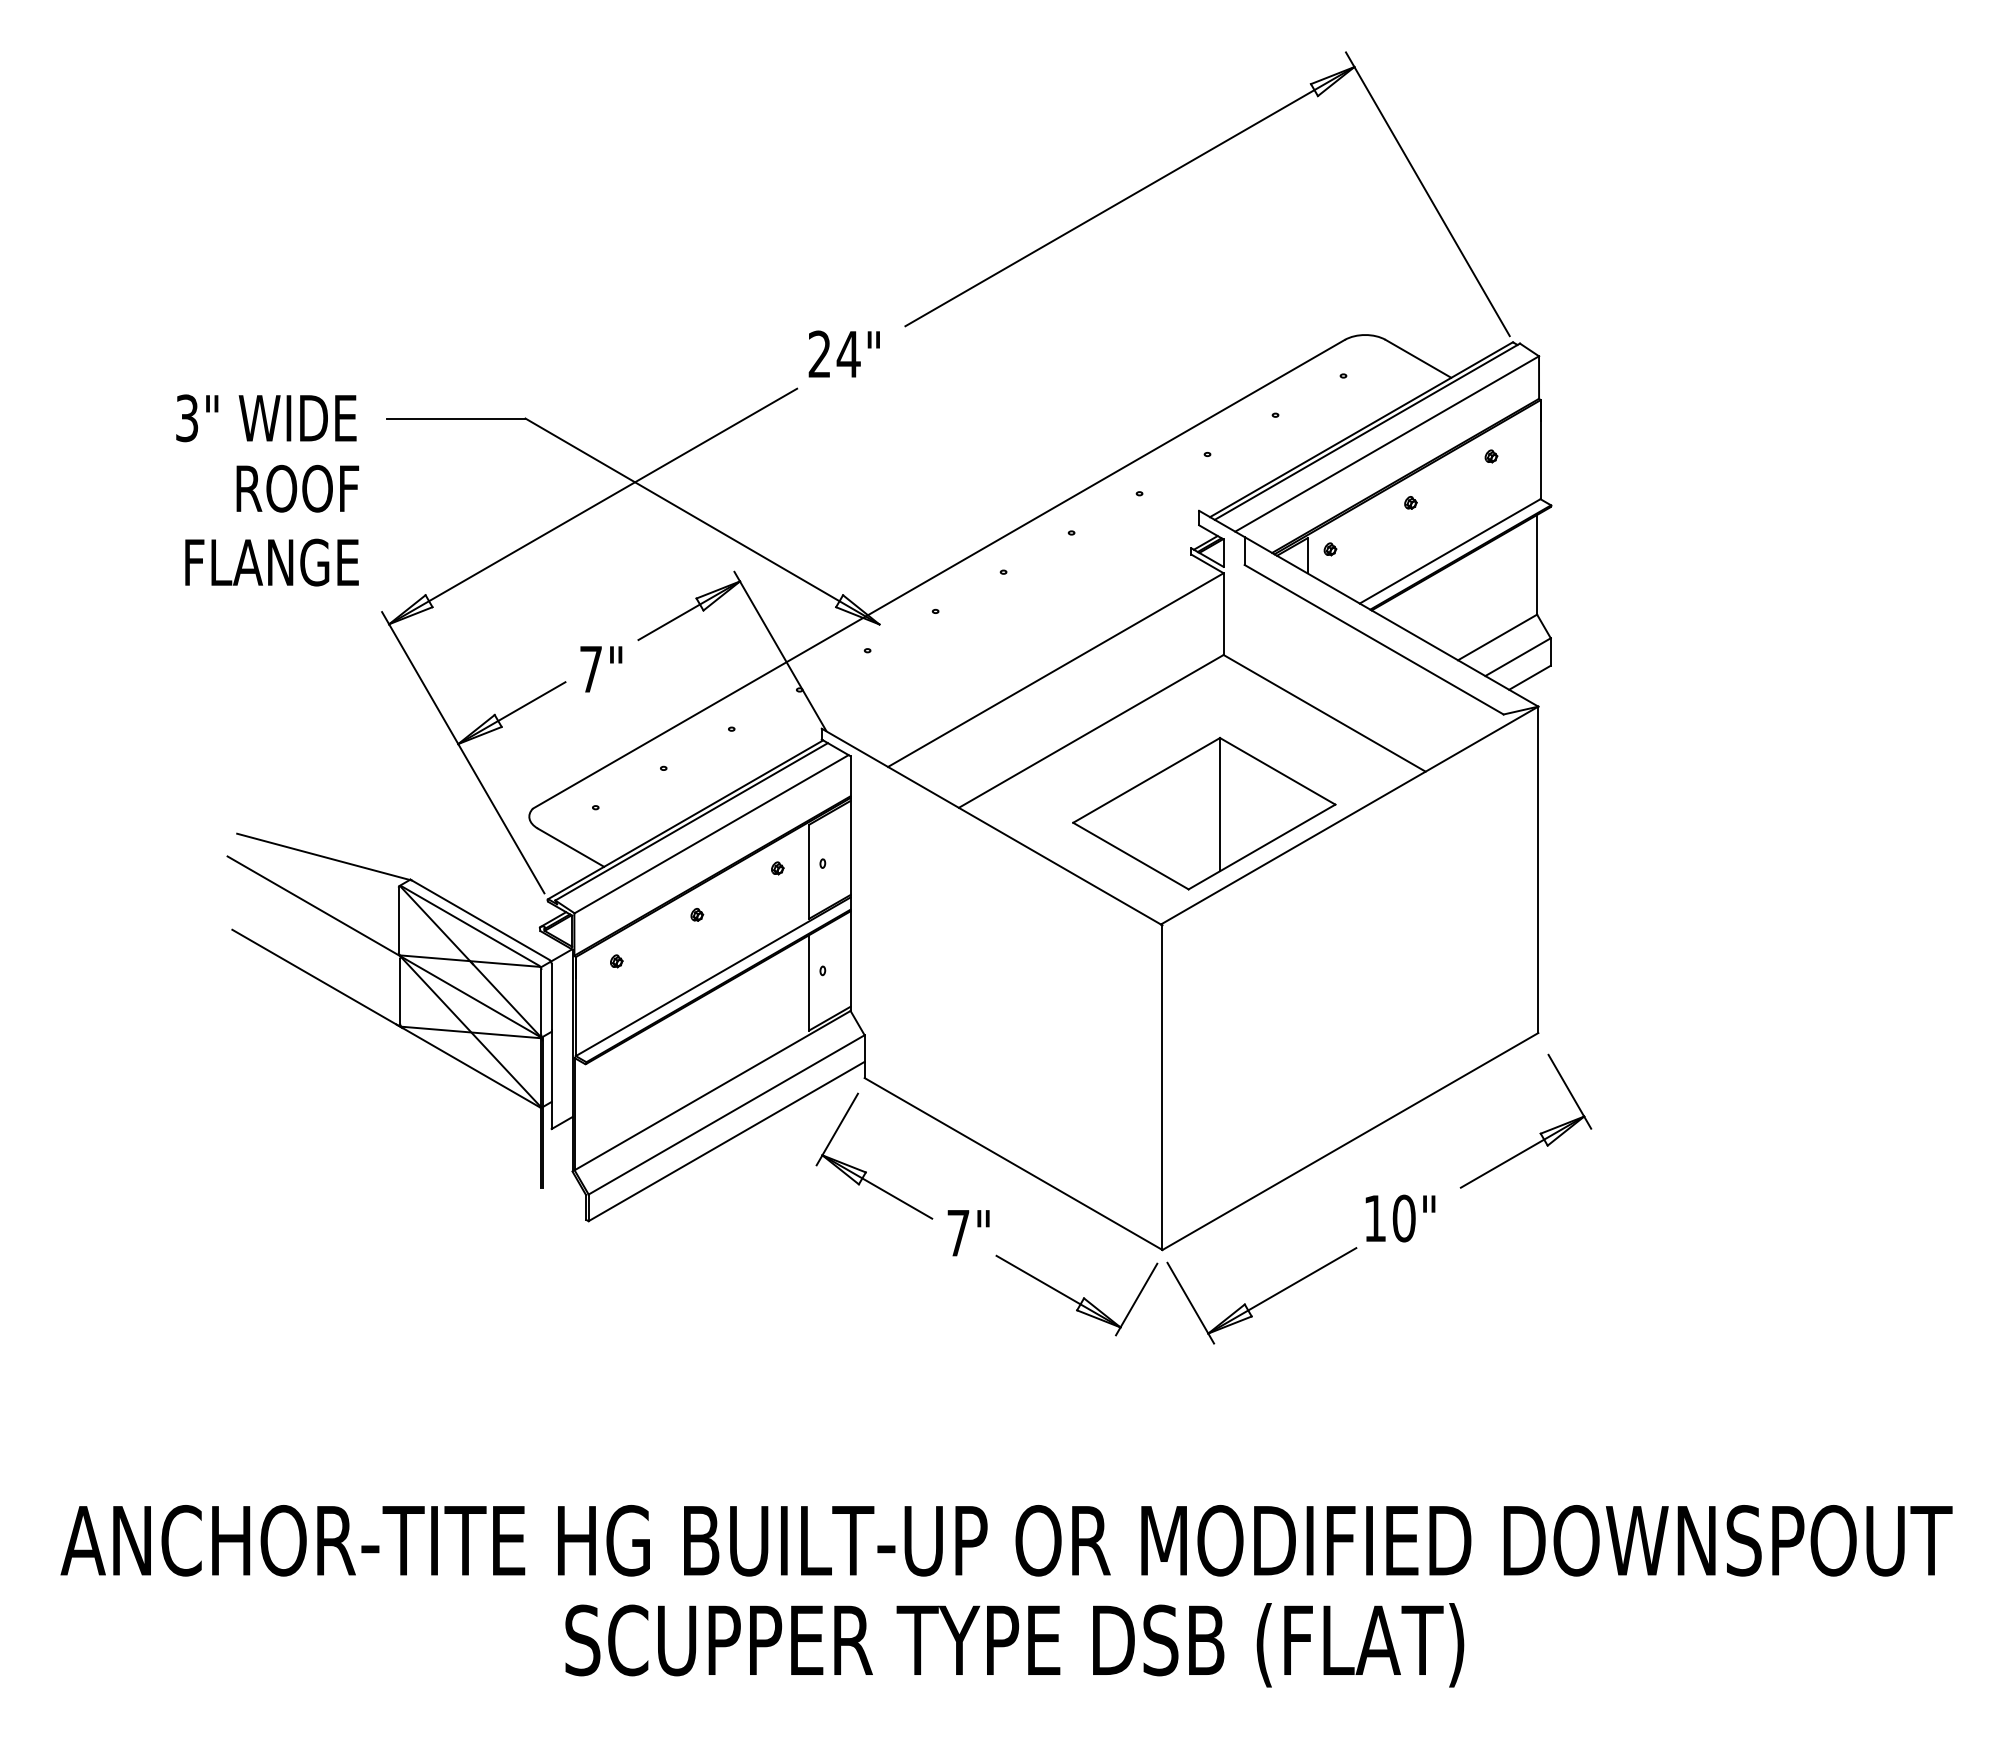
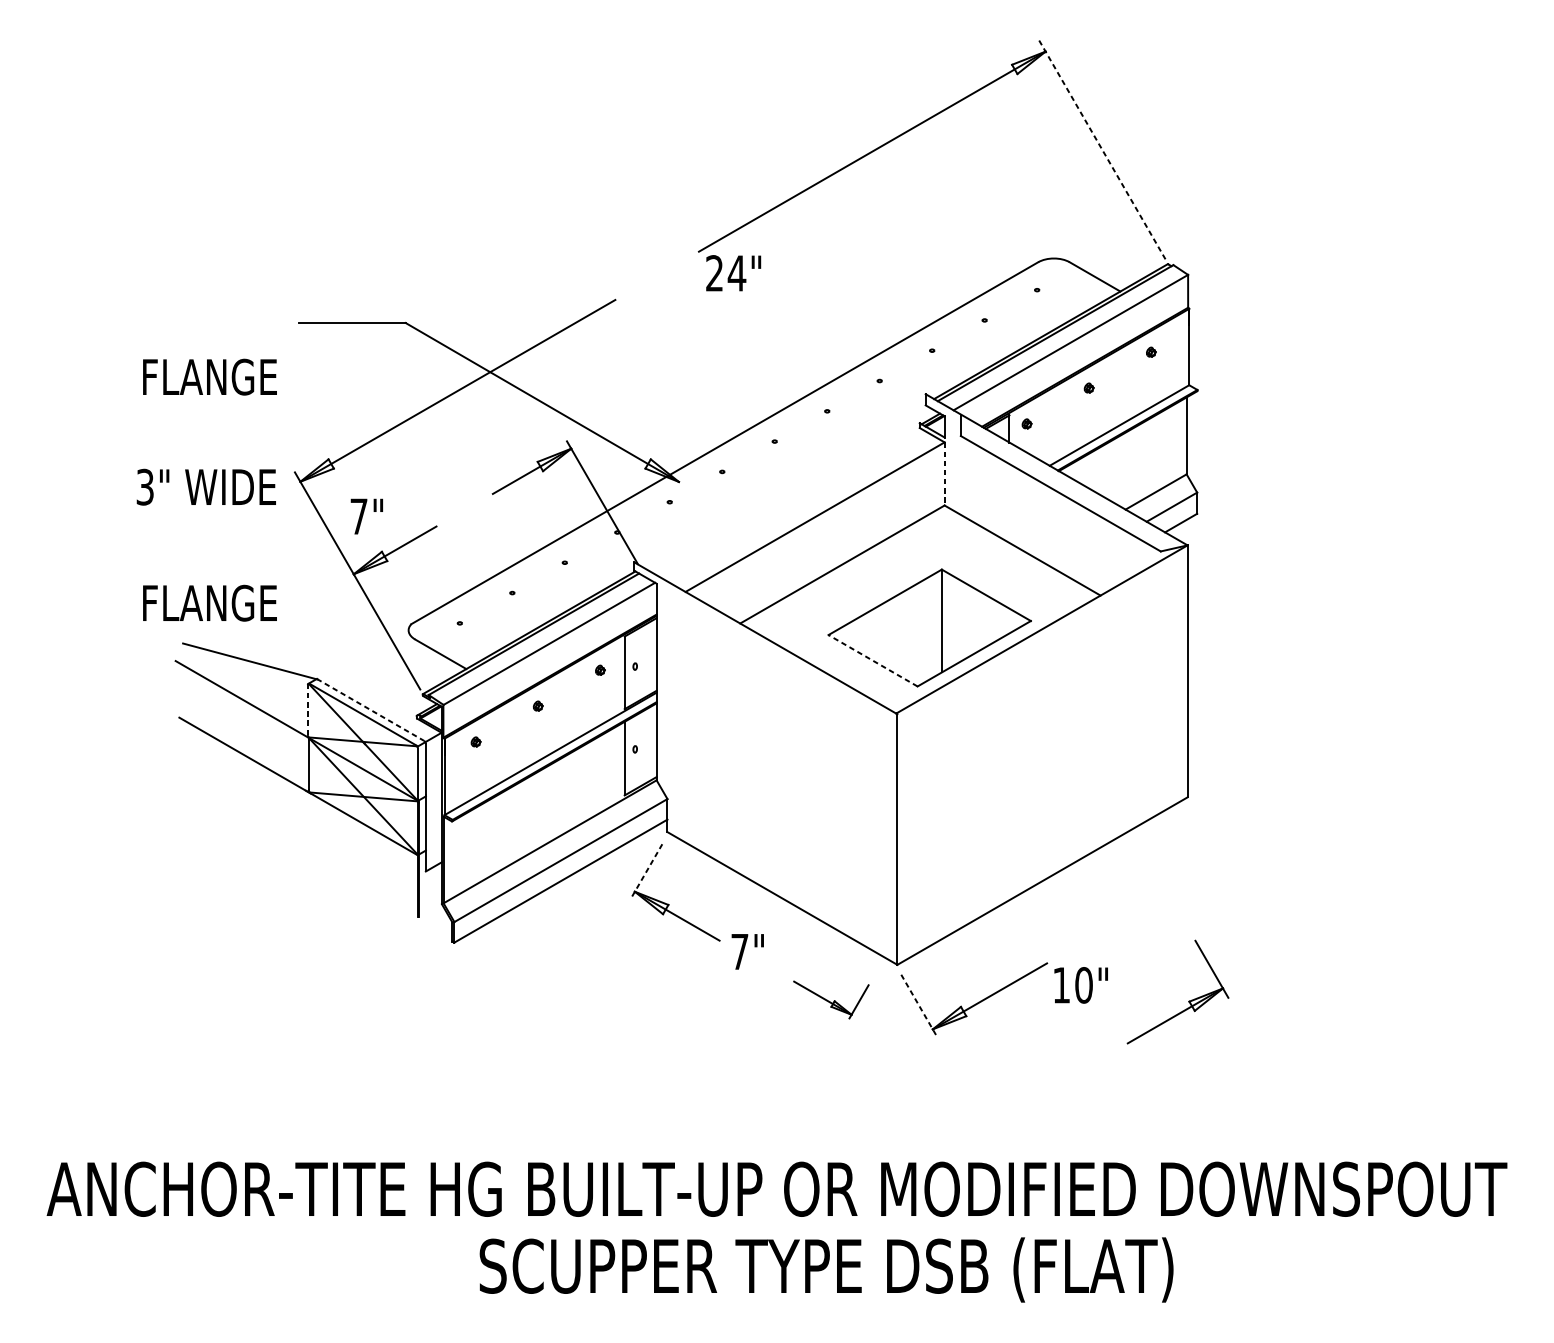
line: (1427, 194) -> (1102, 150), solid -> dashed
text: (843, 353) -> (732, 272), moved
text: (266, 418) -> (206, 487), moved
text: (272, 488) -> (210, 376), ROOF -> FLANGE
text: (271, 562) -> (209, 603), moved
line: (1223, 614) -> (944, 474), solid -> dashed
text: (601, 669) -> (367, 516), moved
line: (1130, 856) -> (872, 661), solid -> dashed
line: (398, 919) -> (307, 709), solid -> dashed
line: (480, 919) -> (370, 709), solid -> dashed
line: (837, 1129) -> (646, 871), solid -> dashed
part: (1539, 1133) -> (1188, 1001), moved
text: (1400, 1218) -> (1081, 985), moved
part: (1076, 1295) -> (831, 999), size x0.6
line: (1190, 1303) -> (919, 1006), solid -> dashed
text: (1014, 1645) -> (826, 1270), moved

